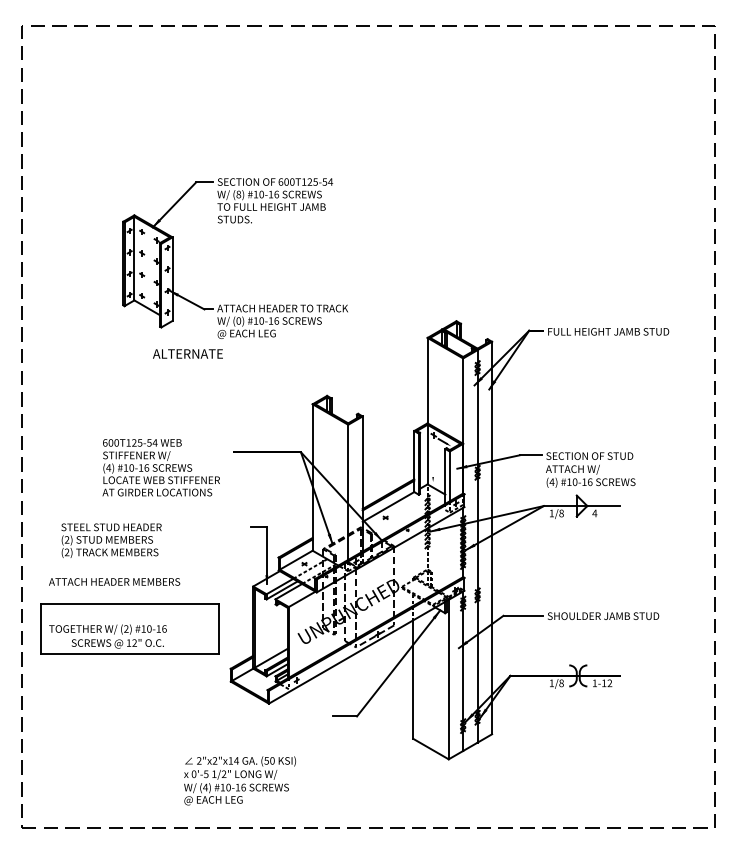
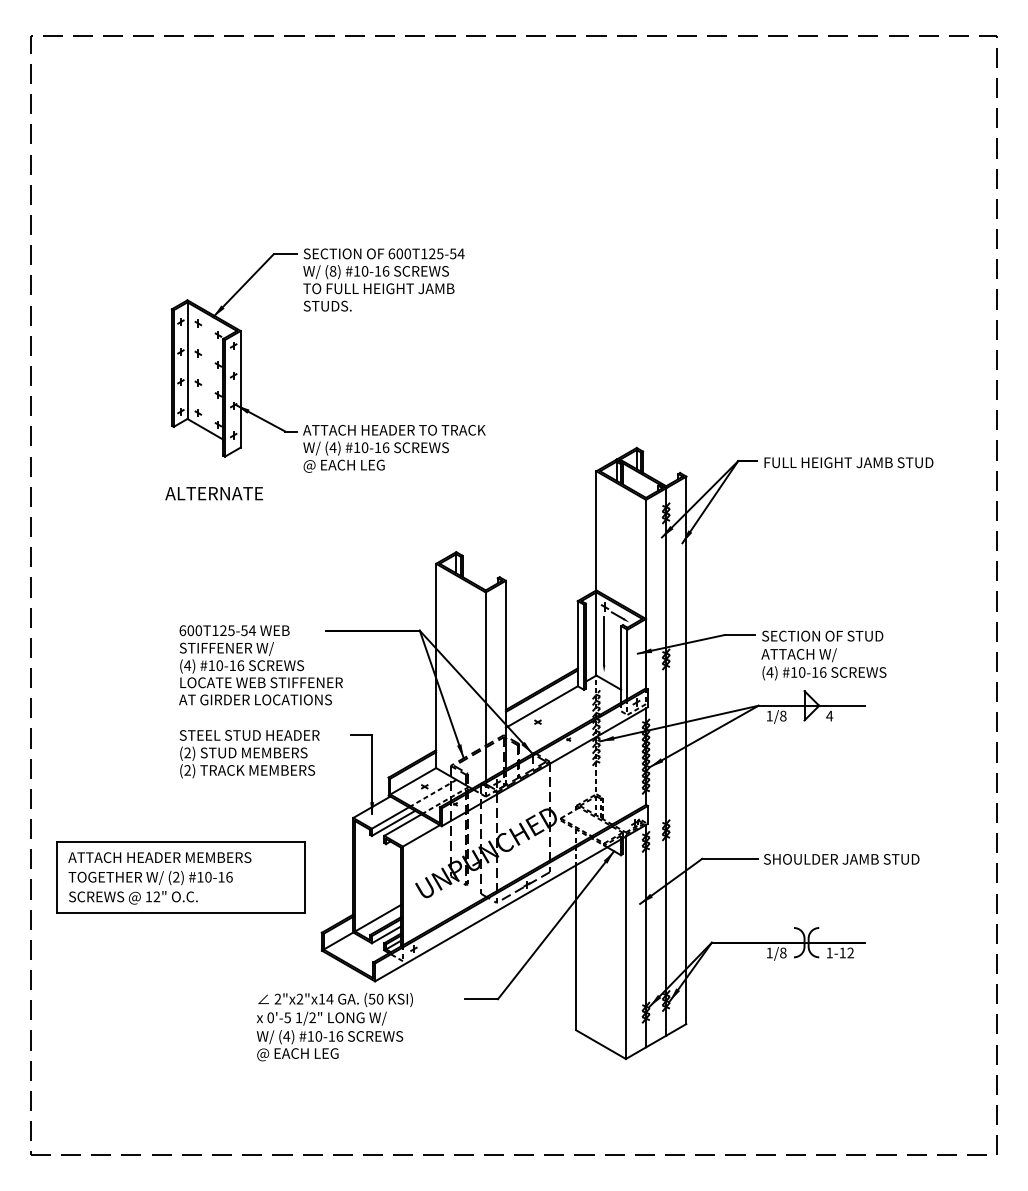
text: (238, 320) -> (332, 447), (0) -> (4)
text: (188, 353) -> (214, 493), moved
line: (433, 459) -> (604, 640), added
text: (160, 467) -> (260, 665), moved
text: (111, 541) -> (249, 754), moved
text: (114, 581) -> (159, 857), moved
text: (117, 643) -> (133, 897), moved
text: (239, 781) -> (334, 1027), moved

